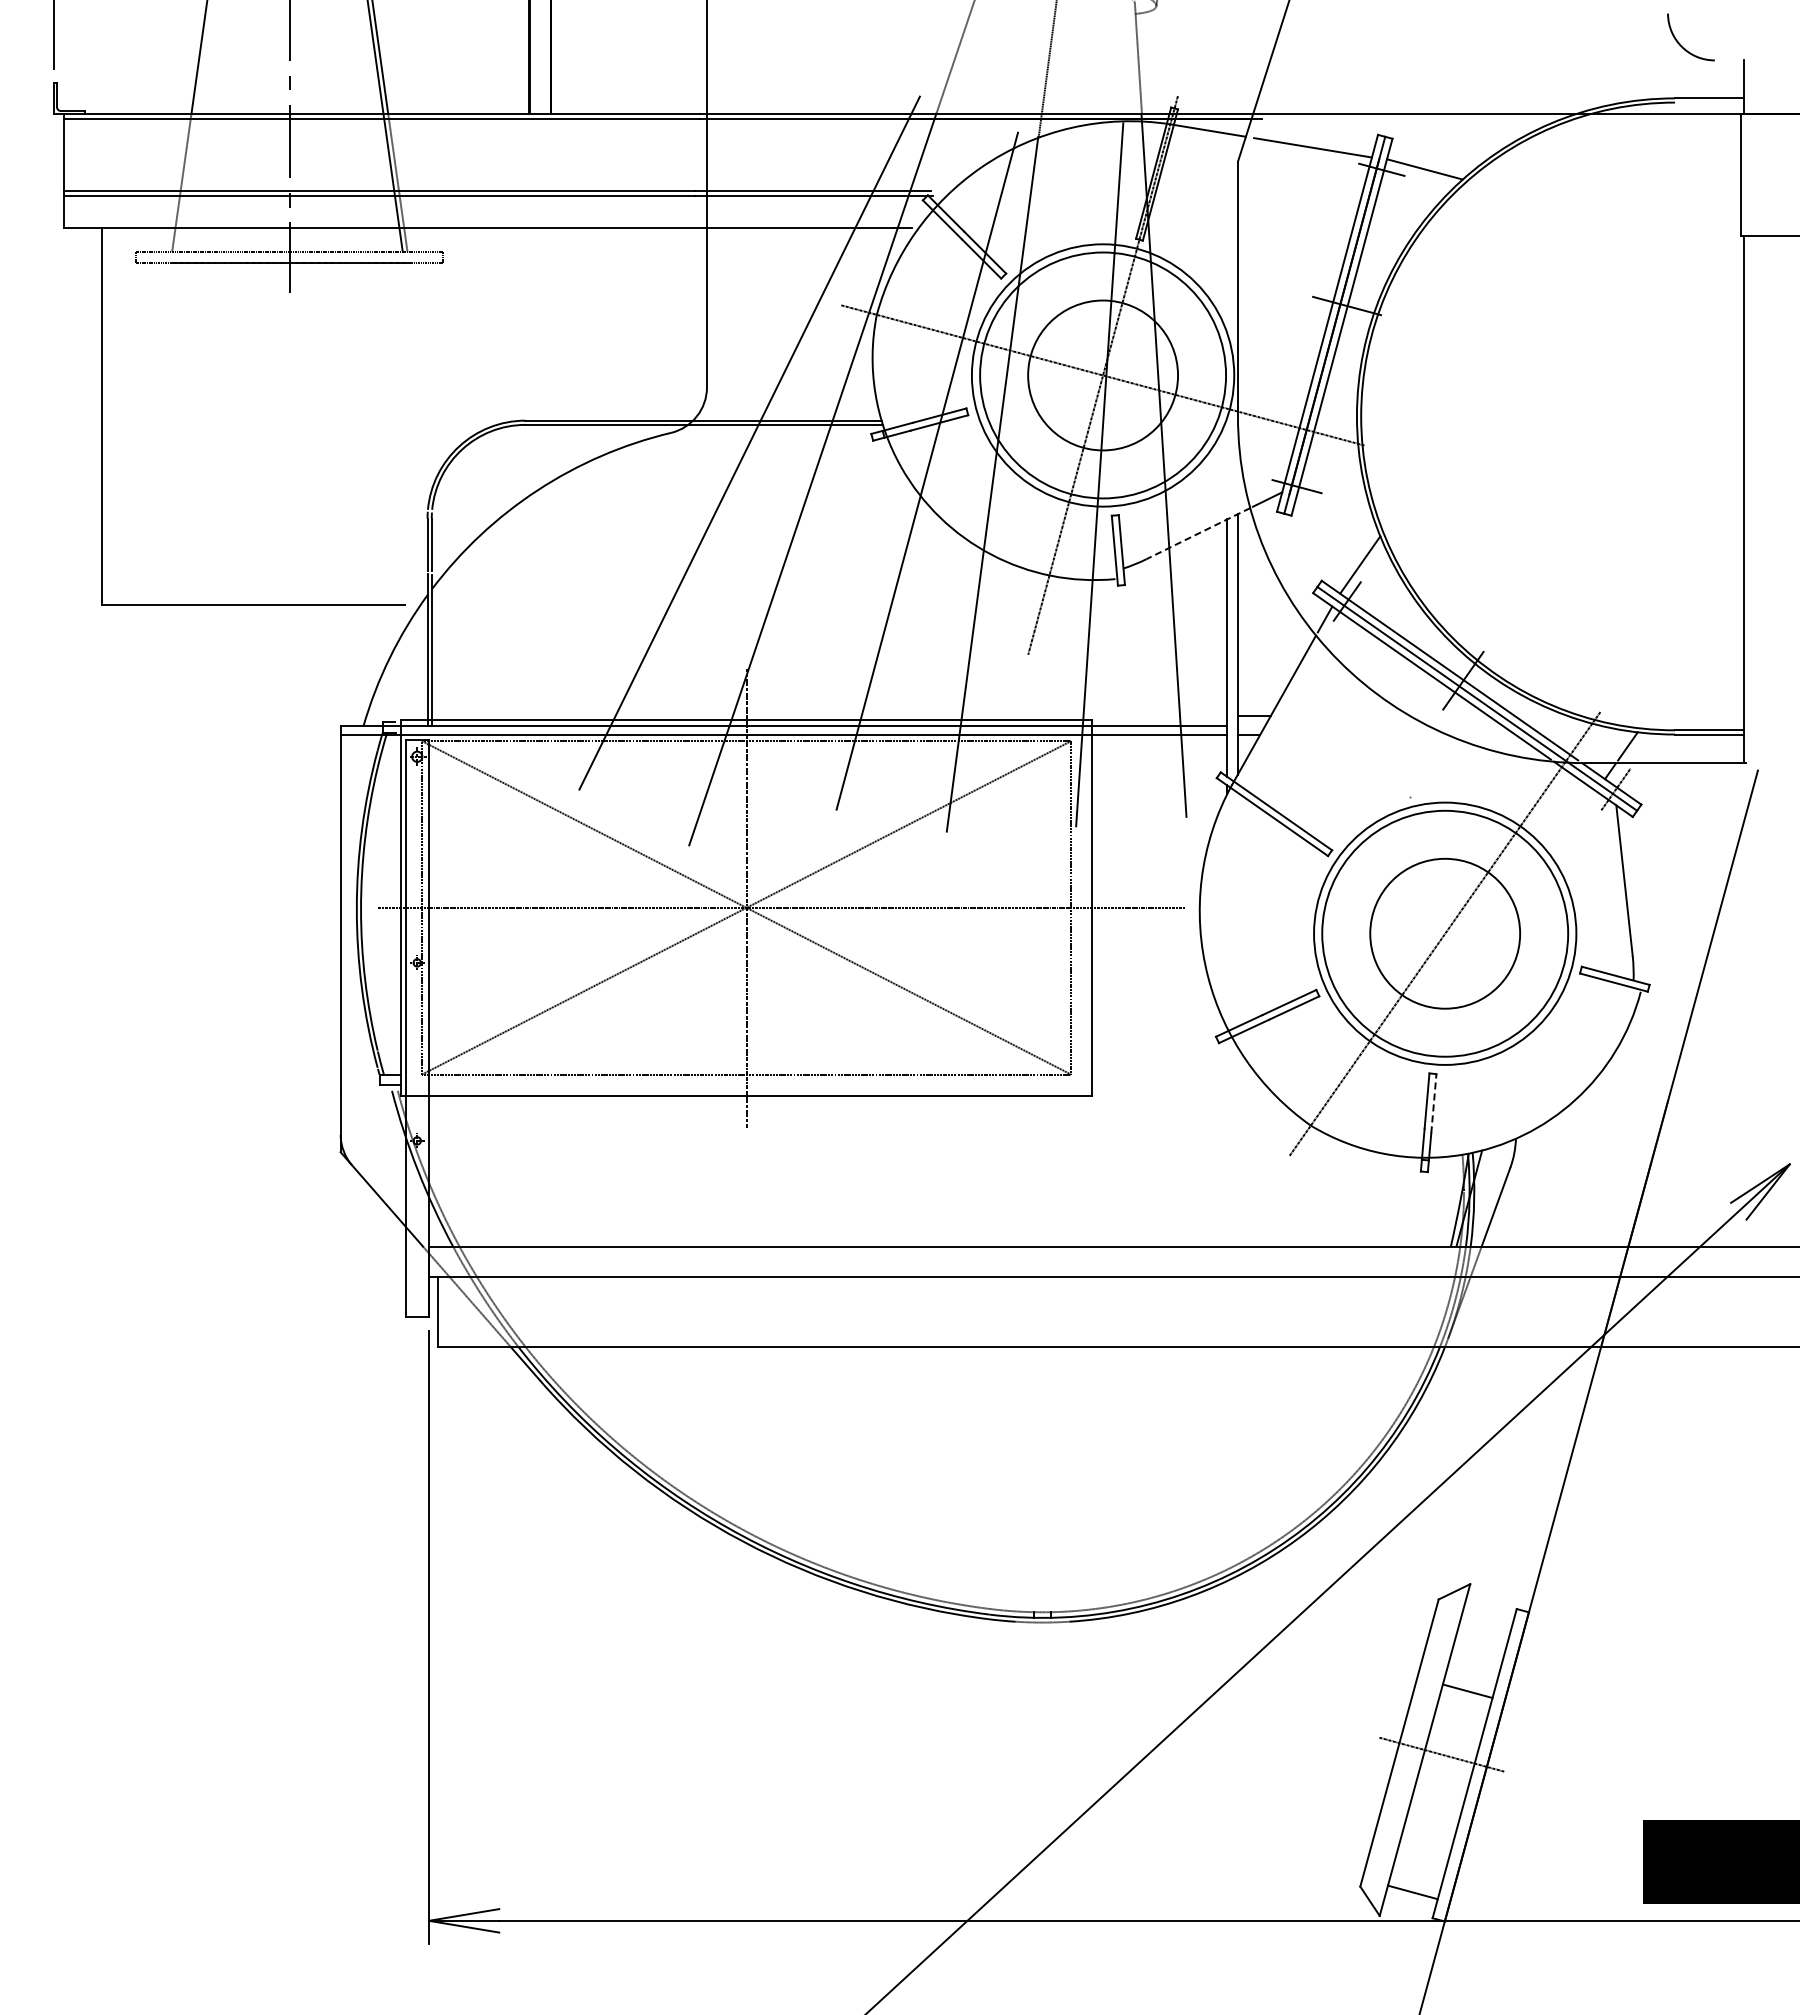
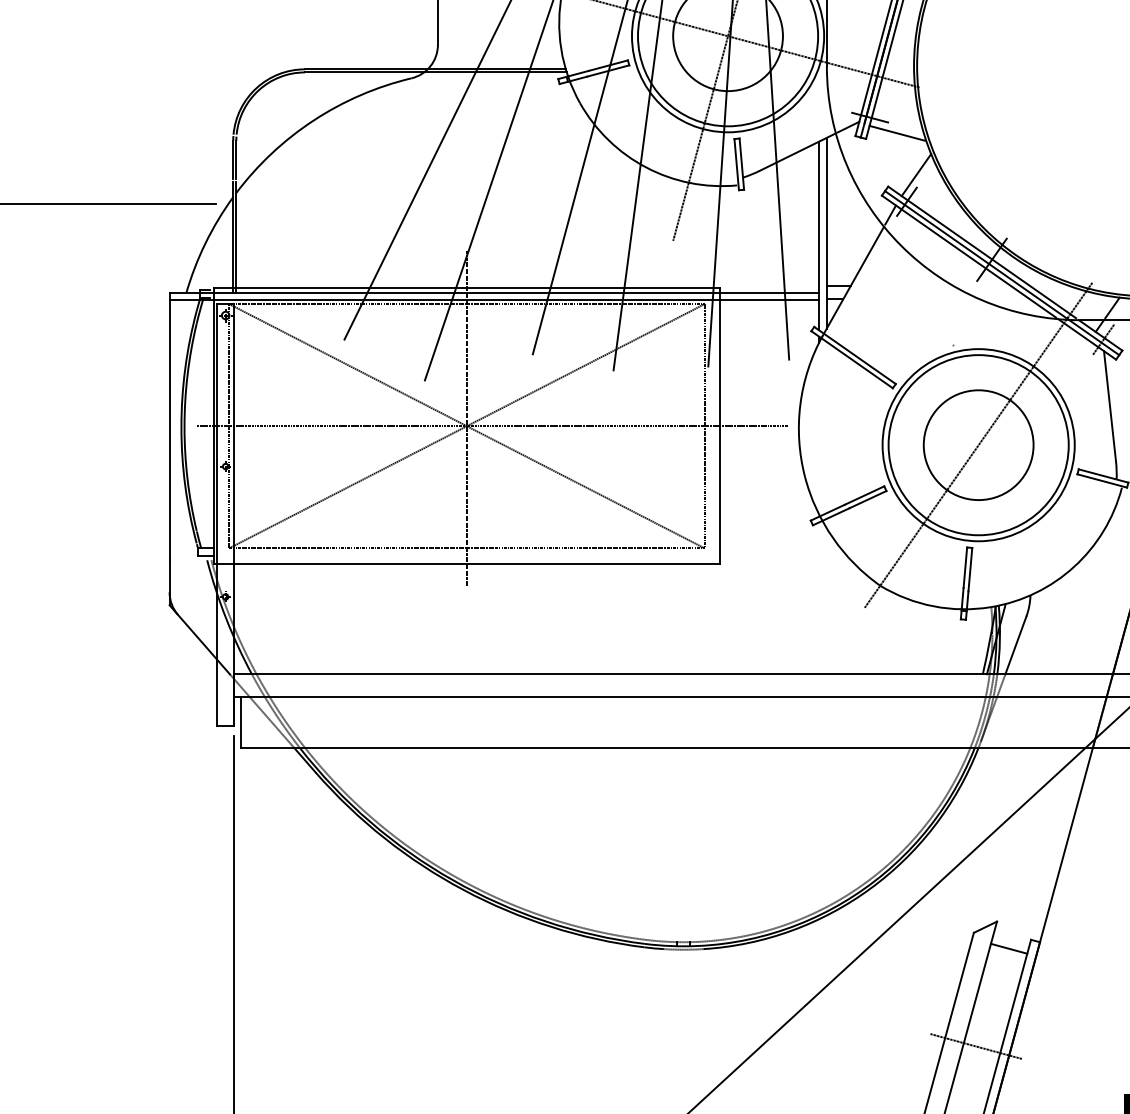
line: (1333, 507) -> (896, 132), added
line: (1198, 533) -> (797, 152), dashed -> solid
line: (1433, 1103) -> (970, 569), dashed -> solid
line: (1467, 1691) -> (1008, 948), moved

